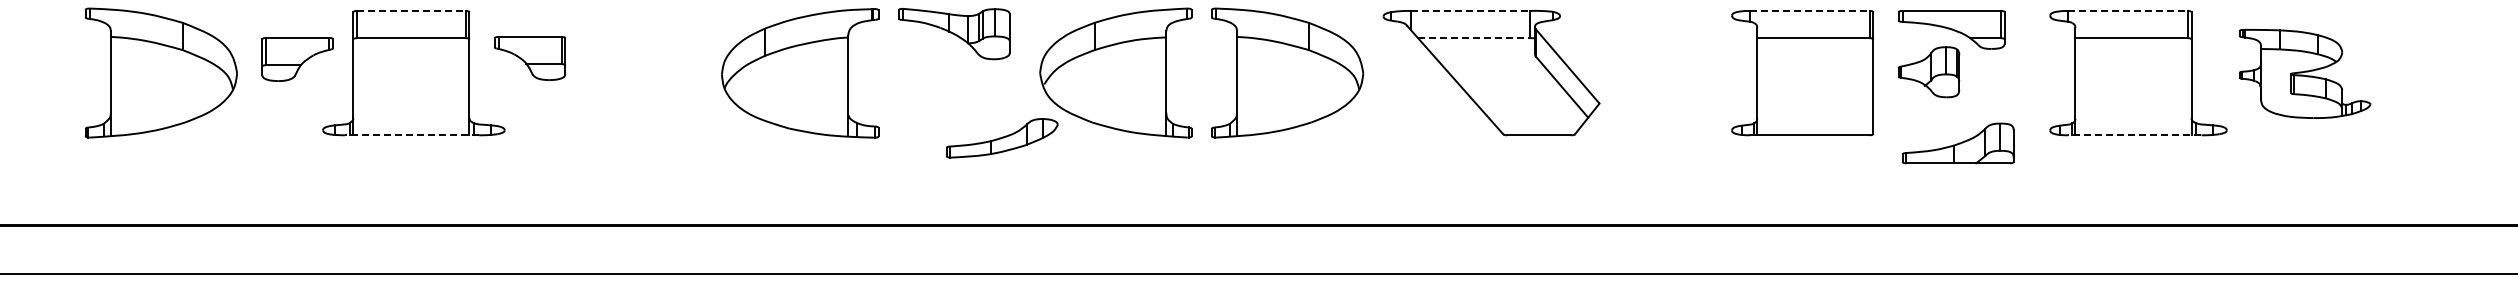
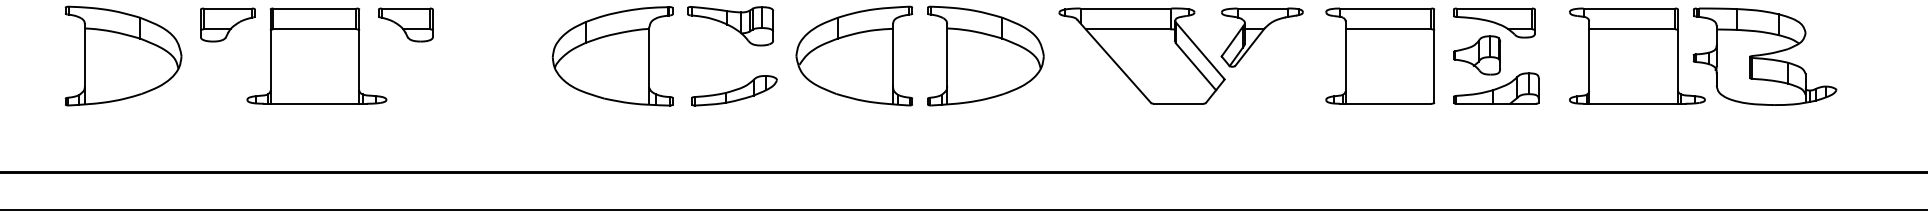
line: (411, 10) -> (315, 8), dashed -> solid
line: (1470, 10) -> (1125, 8), dashed -> solid
line: (1809, 10) -> (1385, 8), dashed -> solid
line: (2127, 10) -> (1629, 8), dashed -> solid
line: (1473, 38) -> (1128, 29), dashed -> solid
part: (1648, 48) -> (1262, 37), added
part: (530, 58) -> (406, 25), moved
part: (297, 59) -> (227, 25), moved
part: (2305, 73) -> (1765, 56), size x1.43
line: (411, 135) -> (315, 103), dashed -> solid
line: (2134, 135) -> (1634, 103), dashed -> solid
part: (1002, 138) -> (734, 90), moved
part: (1957, 143) -> (1495, 88), moved

